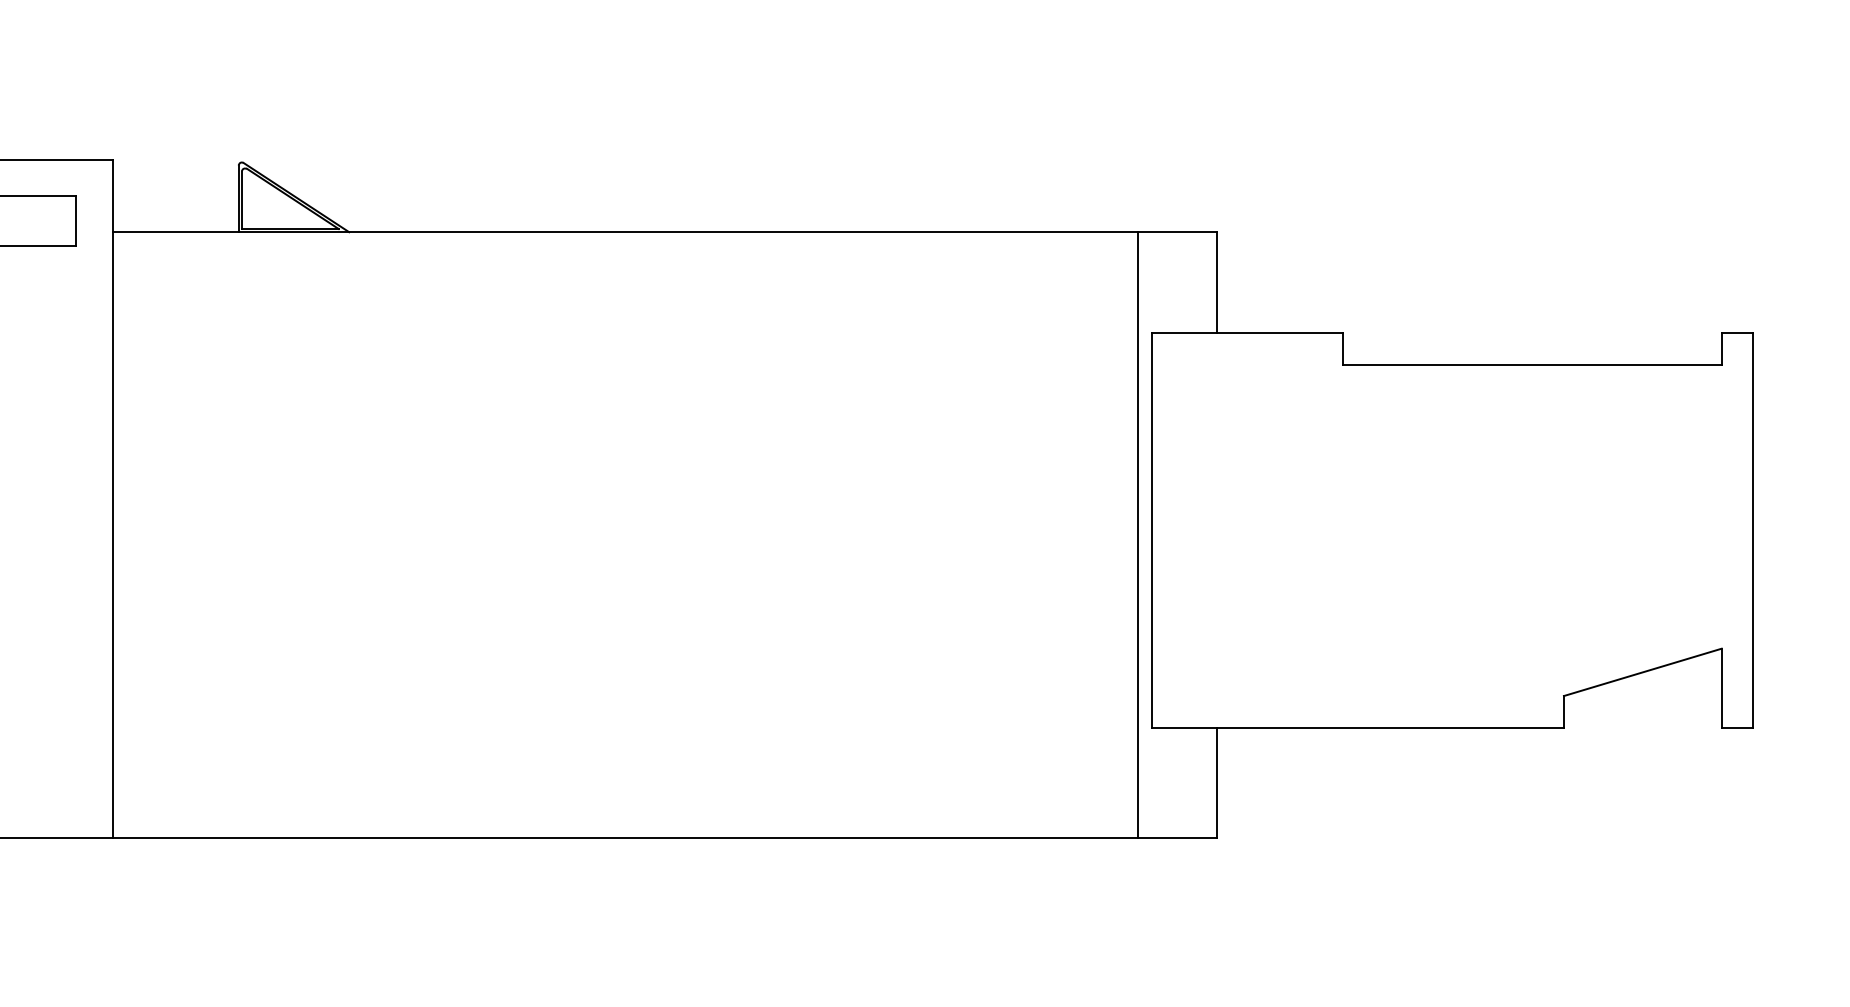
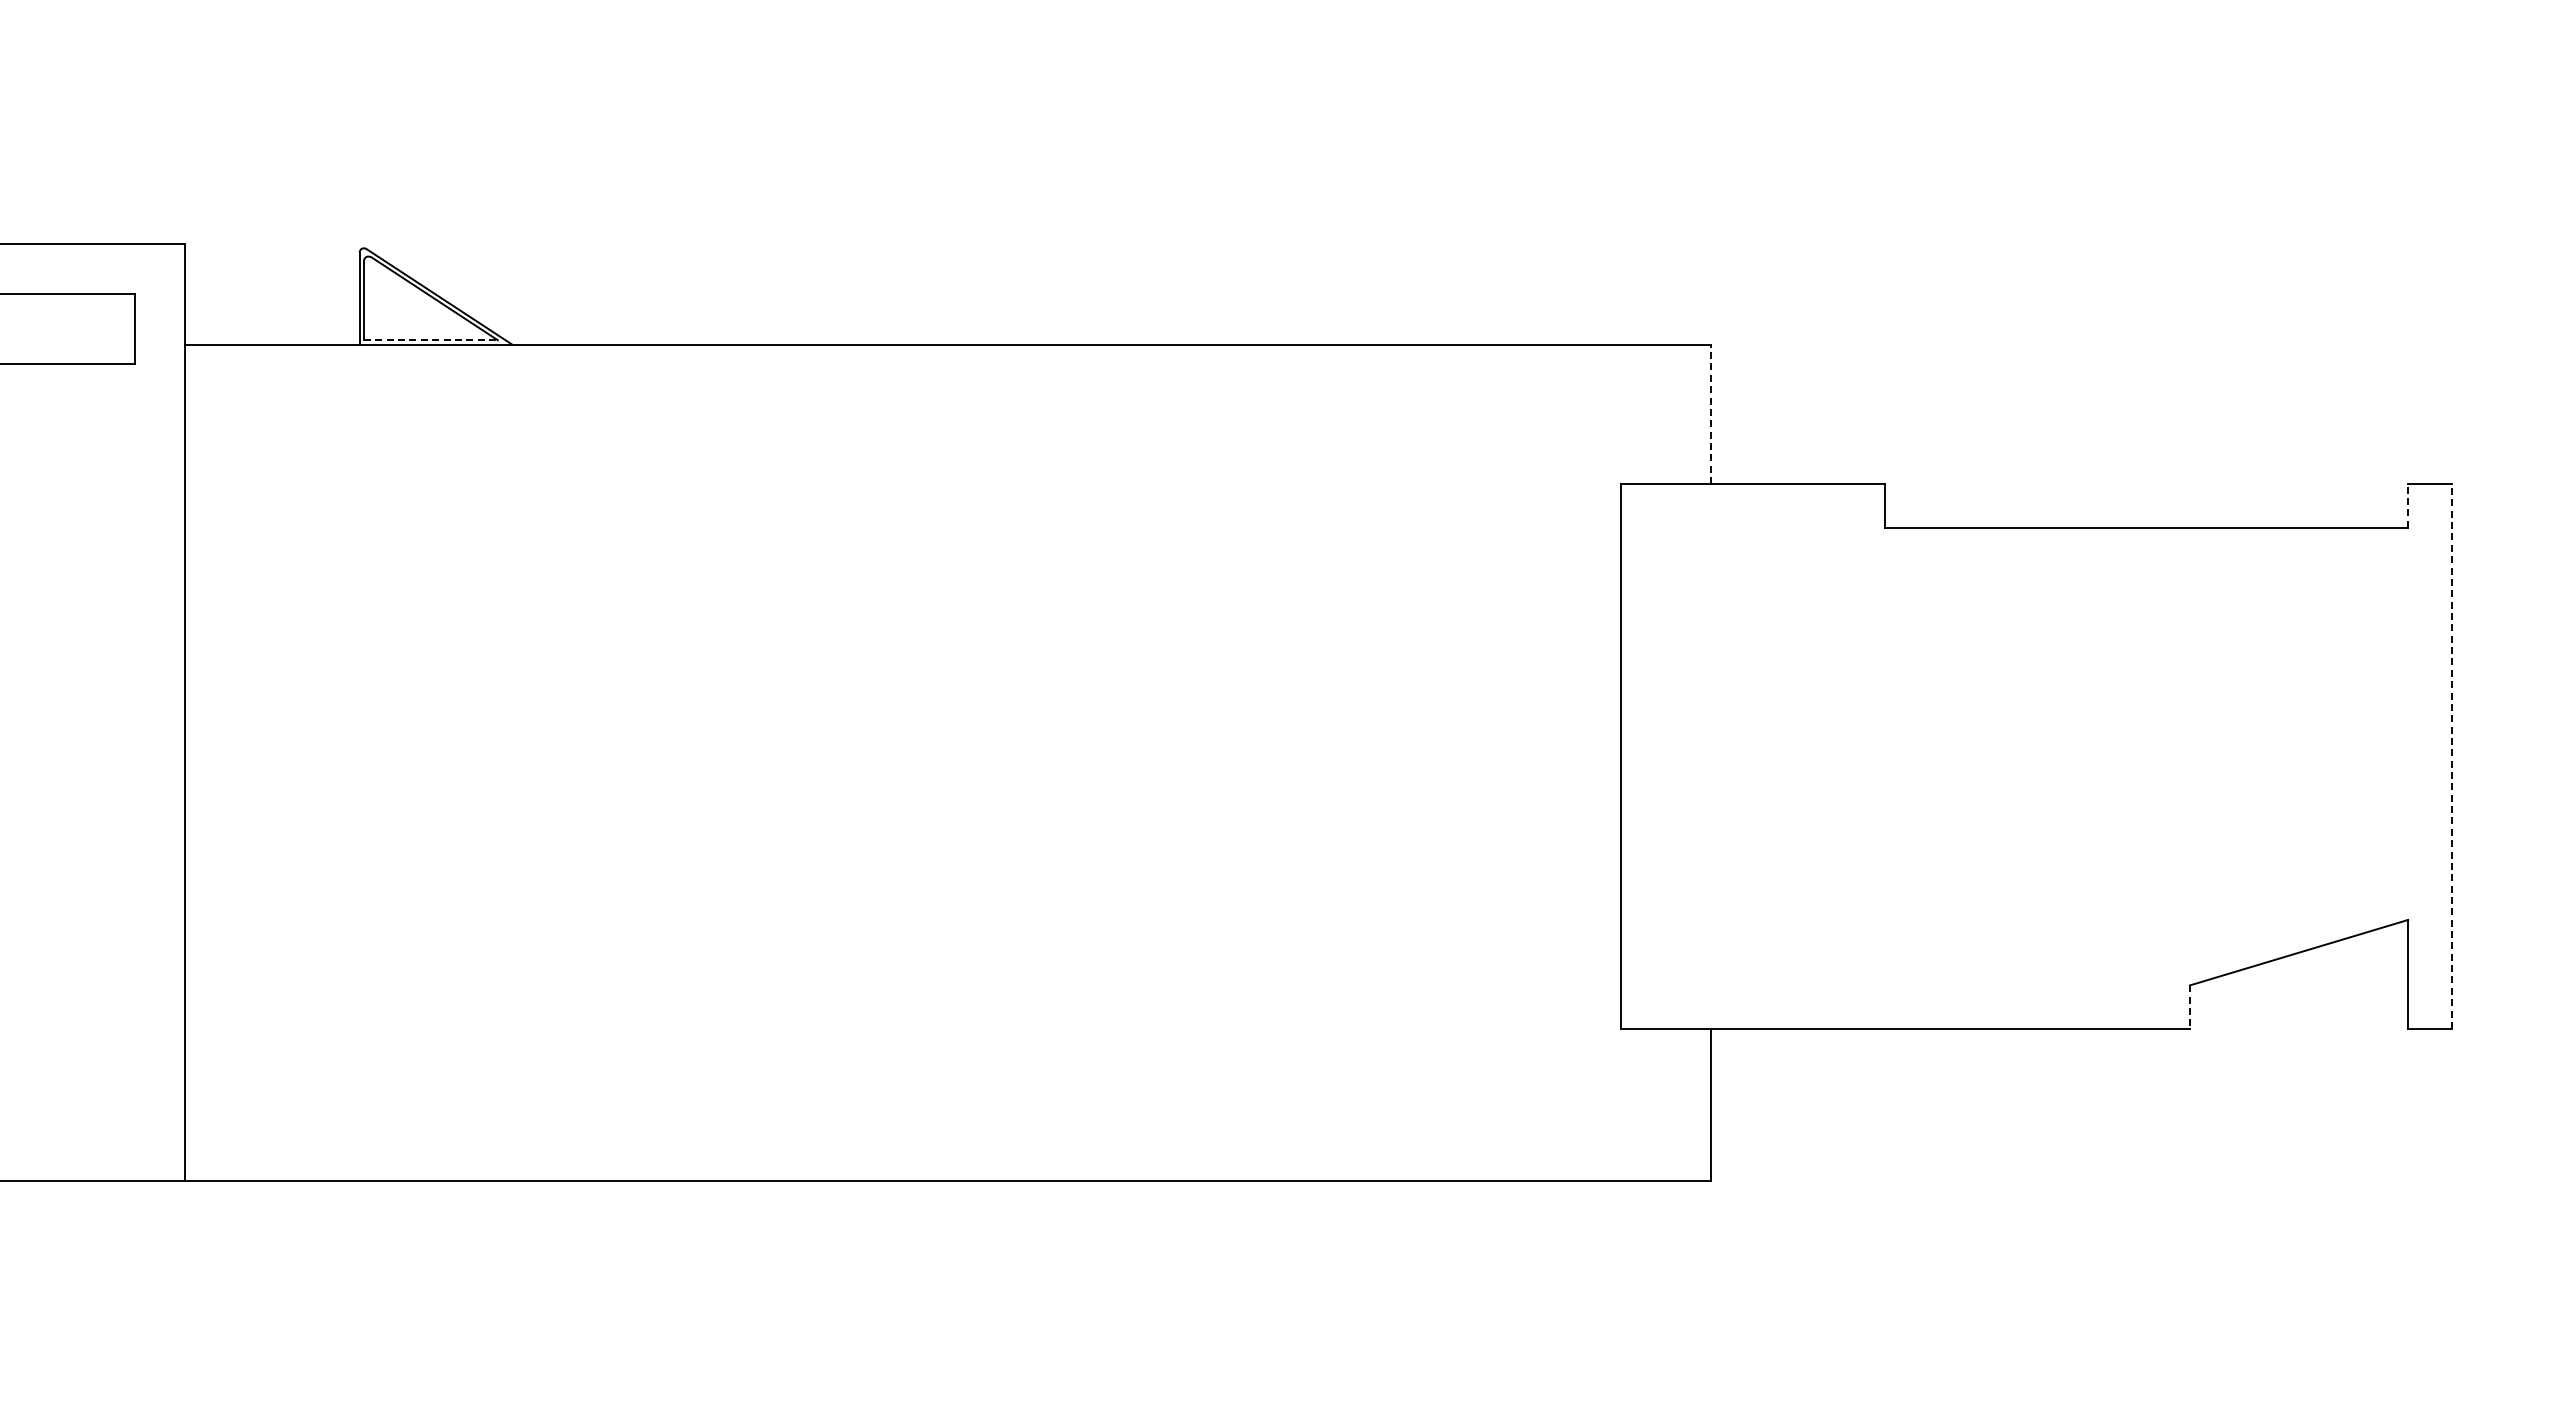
line: (290, 229) -> (430, 340), solid -> dashed
line: (1216, 282) -> (1710, 414), solid -> dashed
line: (1721, 348) -> (2408, 505), solid -> dashed
line: (1753, 529) -> (2451, 755), solid -> dashed
line: (1137, 534) -> (1601, 762), removed
line: (1564, 712) -> (2190, 1007), solid -> dashed

